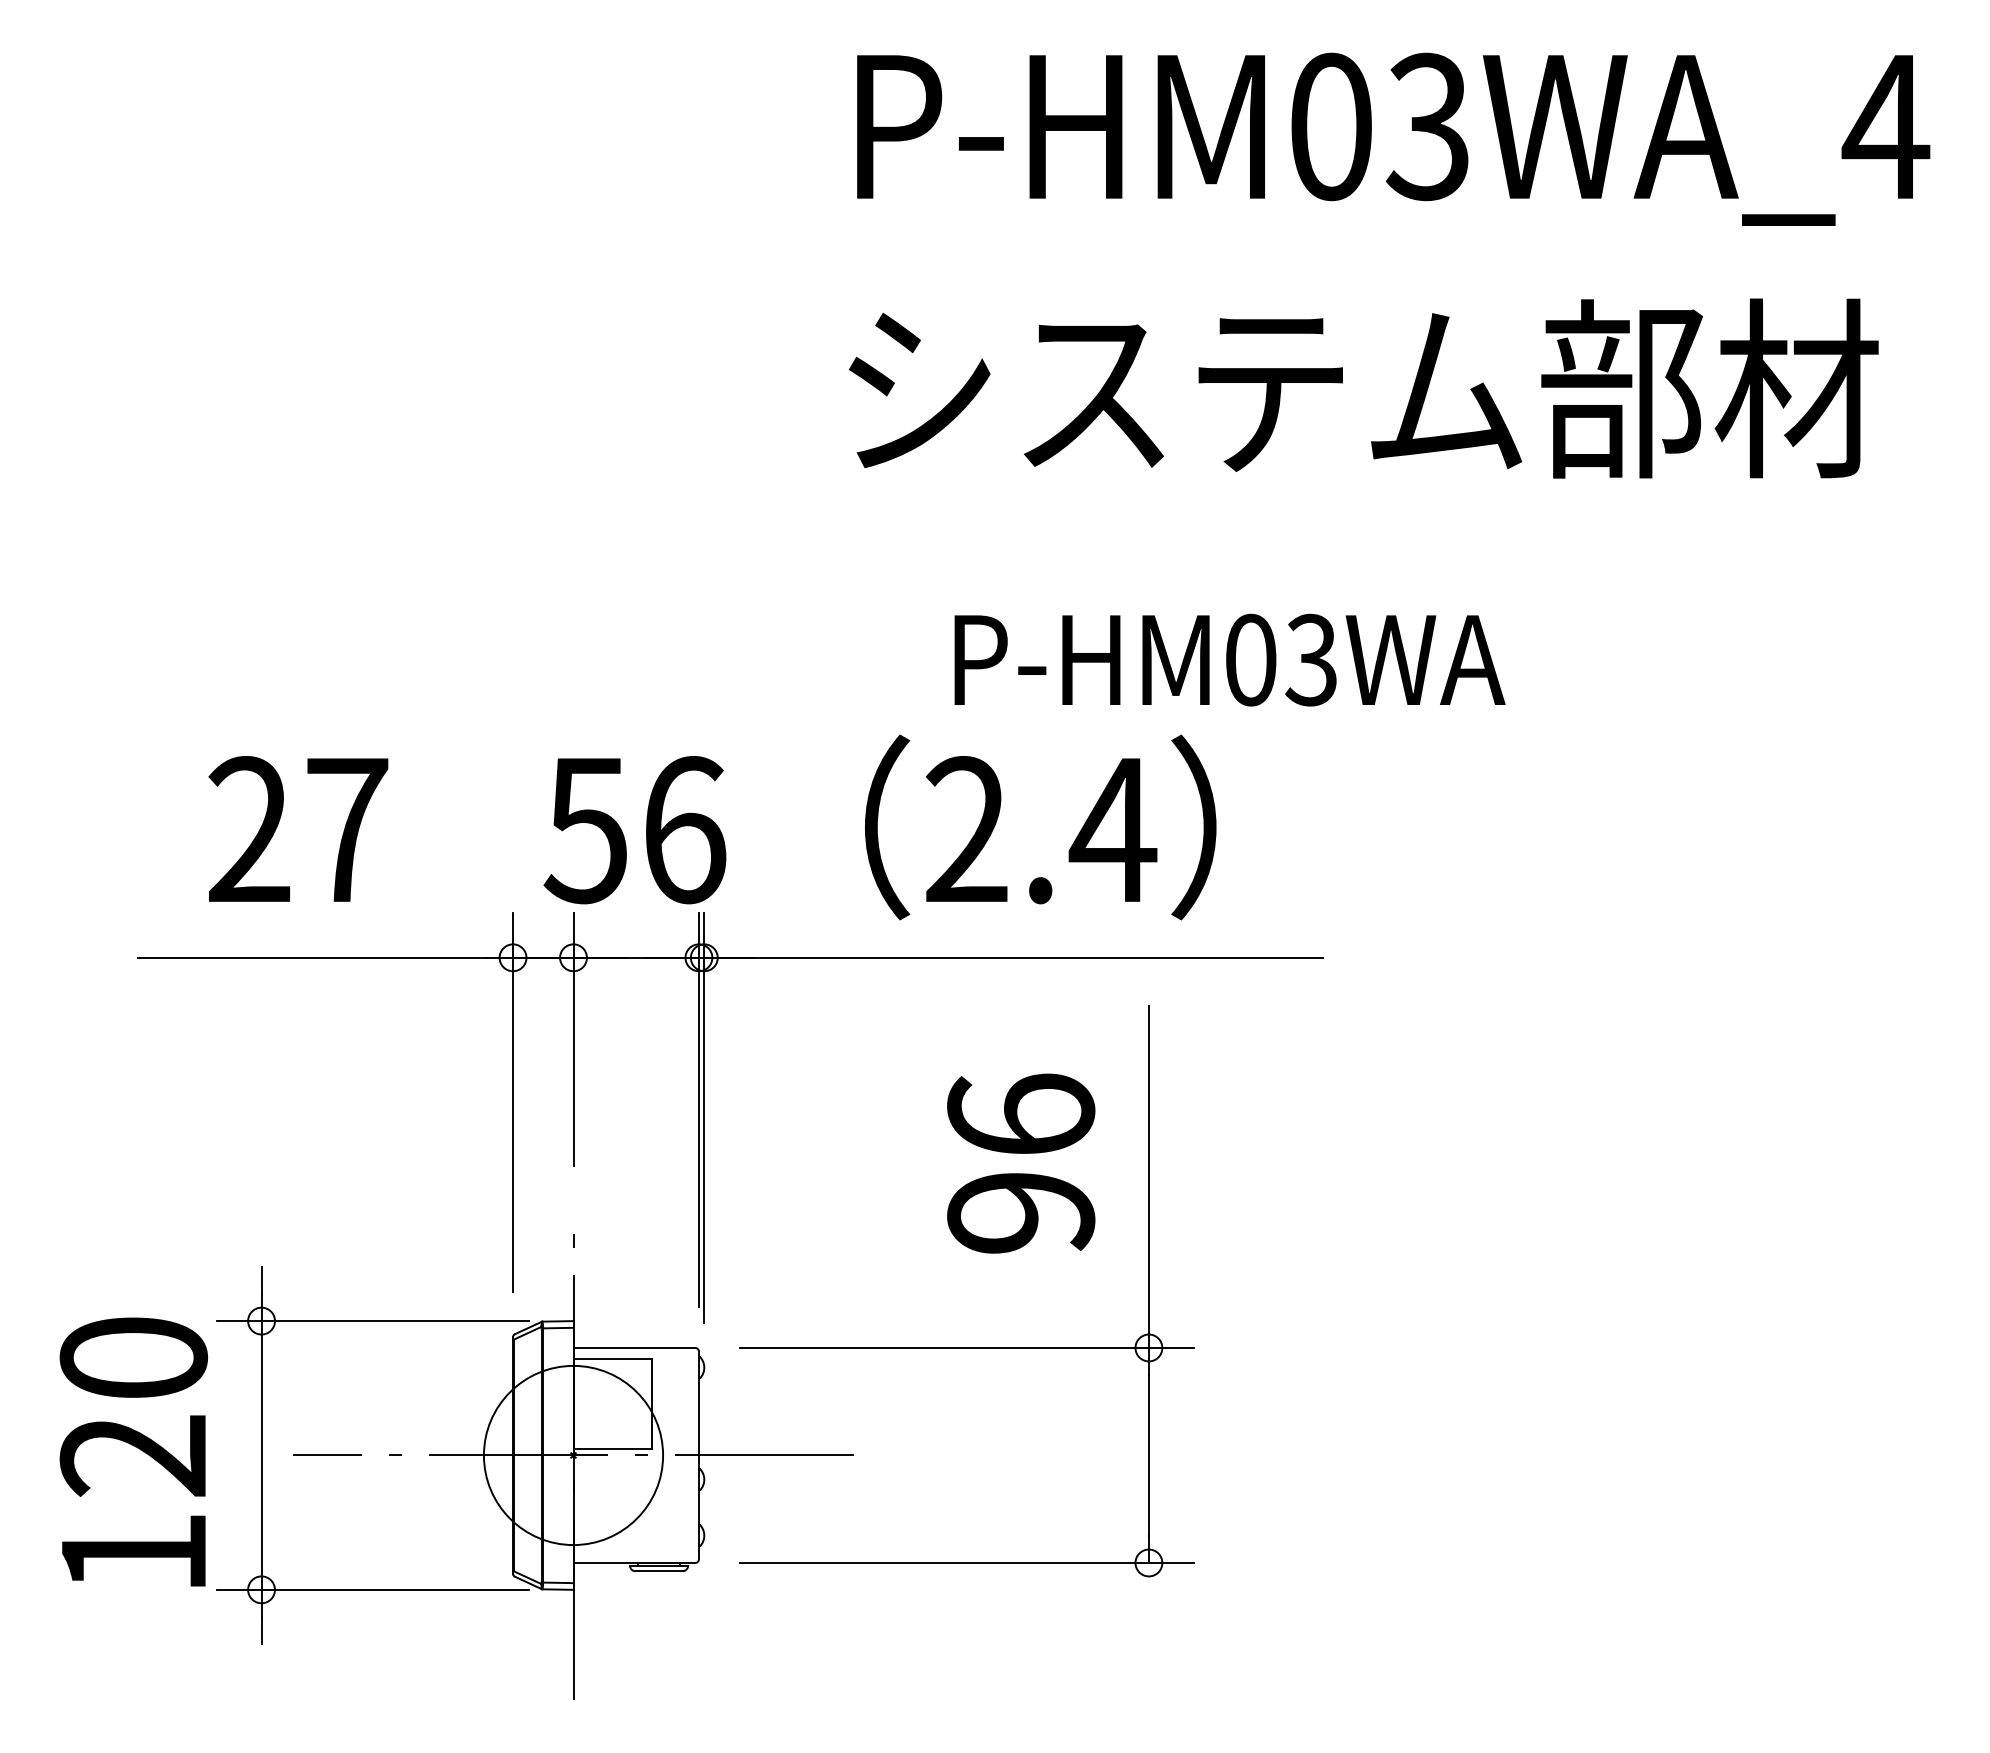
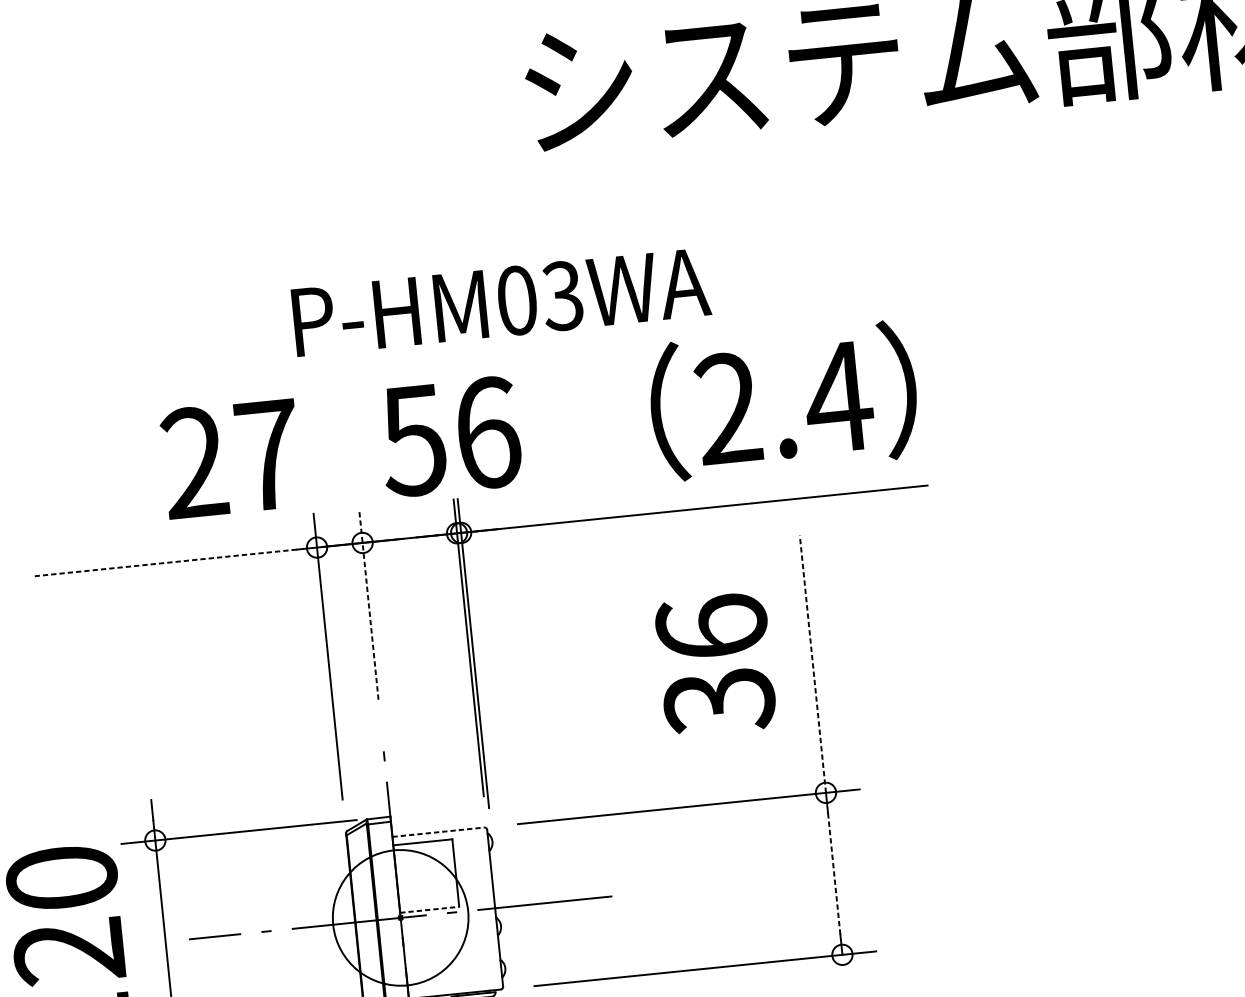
text: (1229, 659) -> (500, 301), moved
text: (1040, 827) -> (783, 400), moved
text: (298, 828) -> (231, 457), moved
text: (634, 830) -> (450, 437), moved
line: (312, 957) -> (165, 562), solid -> dashed
line: (573, 1038) -> (368, 603), solid -> dashed
line: (1148, 1177) -> (812, 664), solid -> dashed
text: (1021, 1214) -> (719, 702), 96 -> 36
line: (634, 1347) -> (438, 831), solid -> dashed
line: (613, 1448) -> (430, 909), solid -> dashed
line: (1148, 1455) -> (833, 873), solid -> dashed

